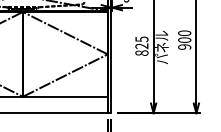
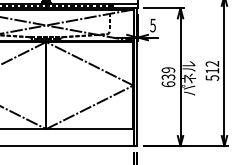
text: (184, 39) -> (212, 70), 900 -> 512
text: (141, 46) -> (168, 77), 825 -> 639

